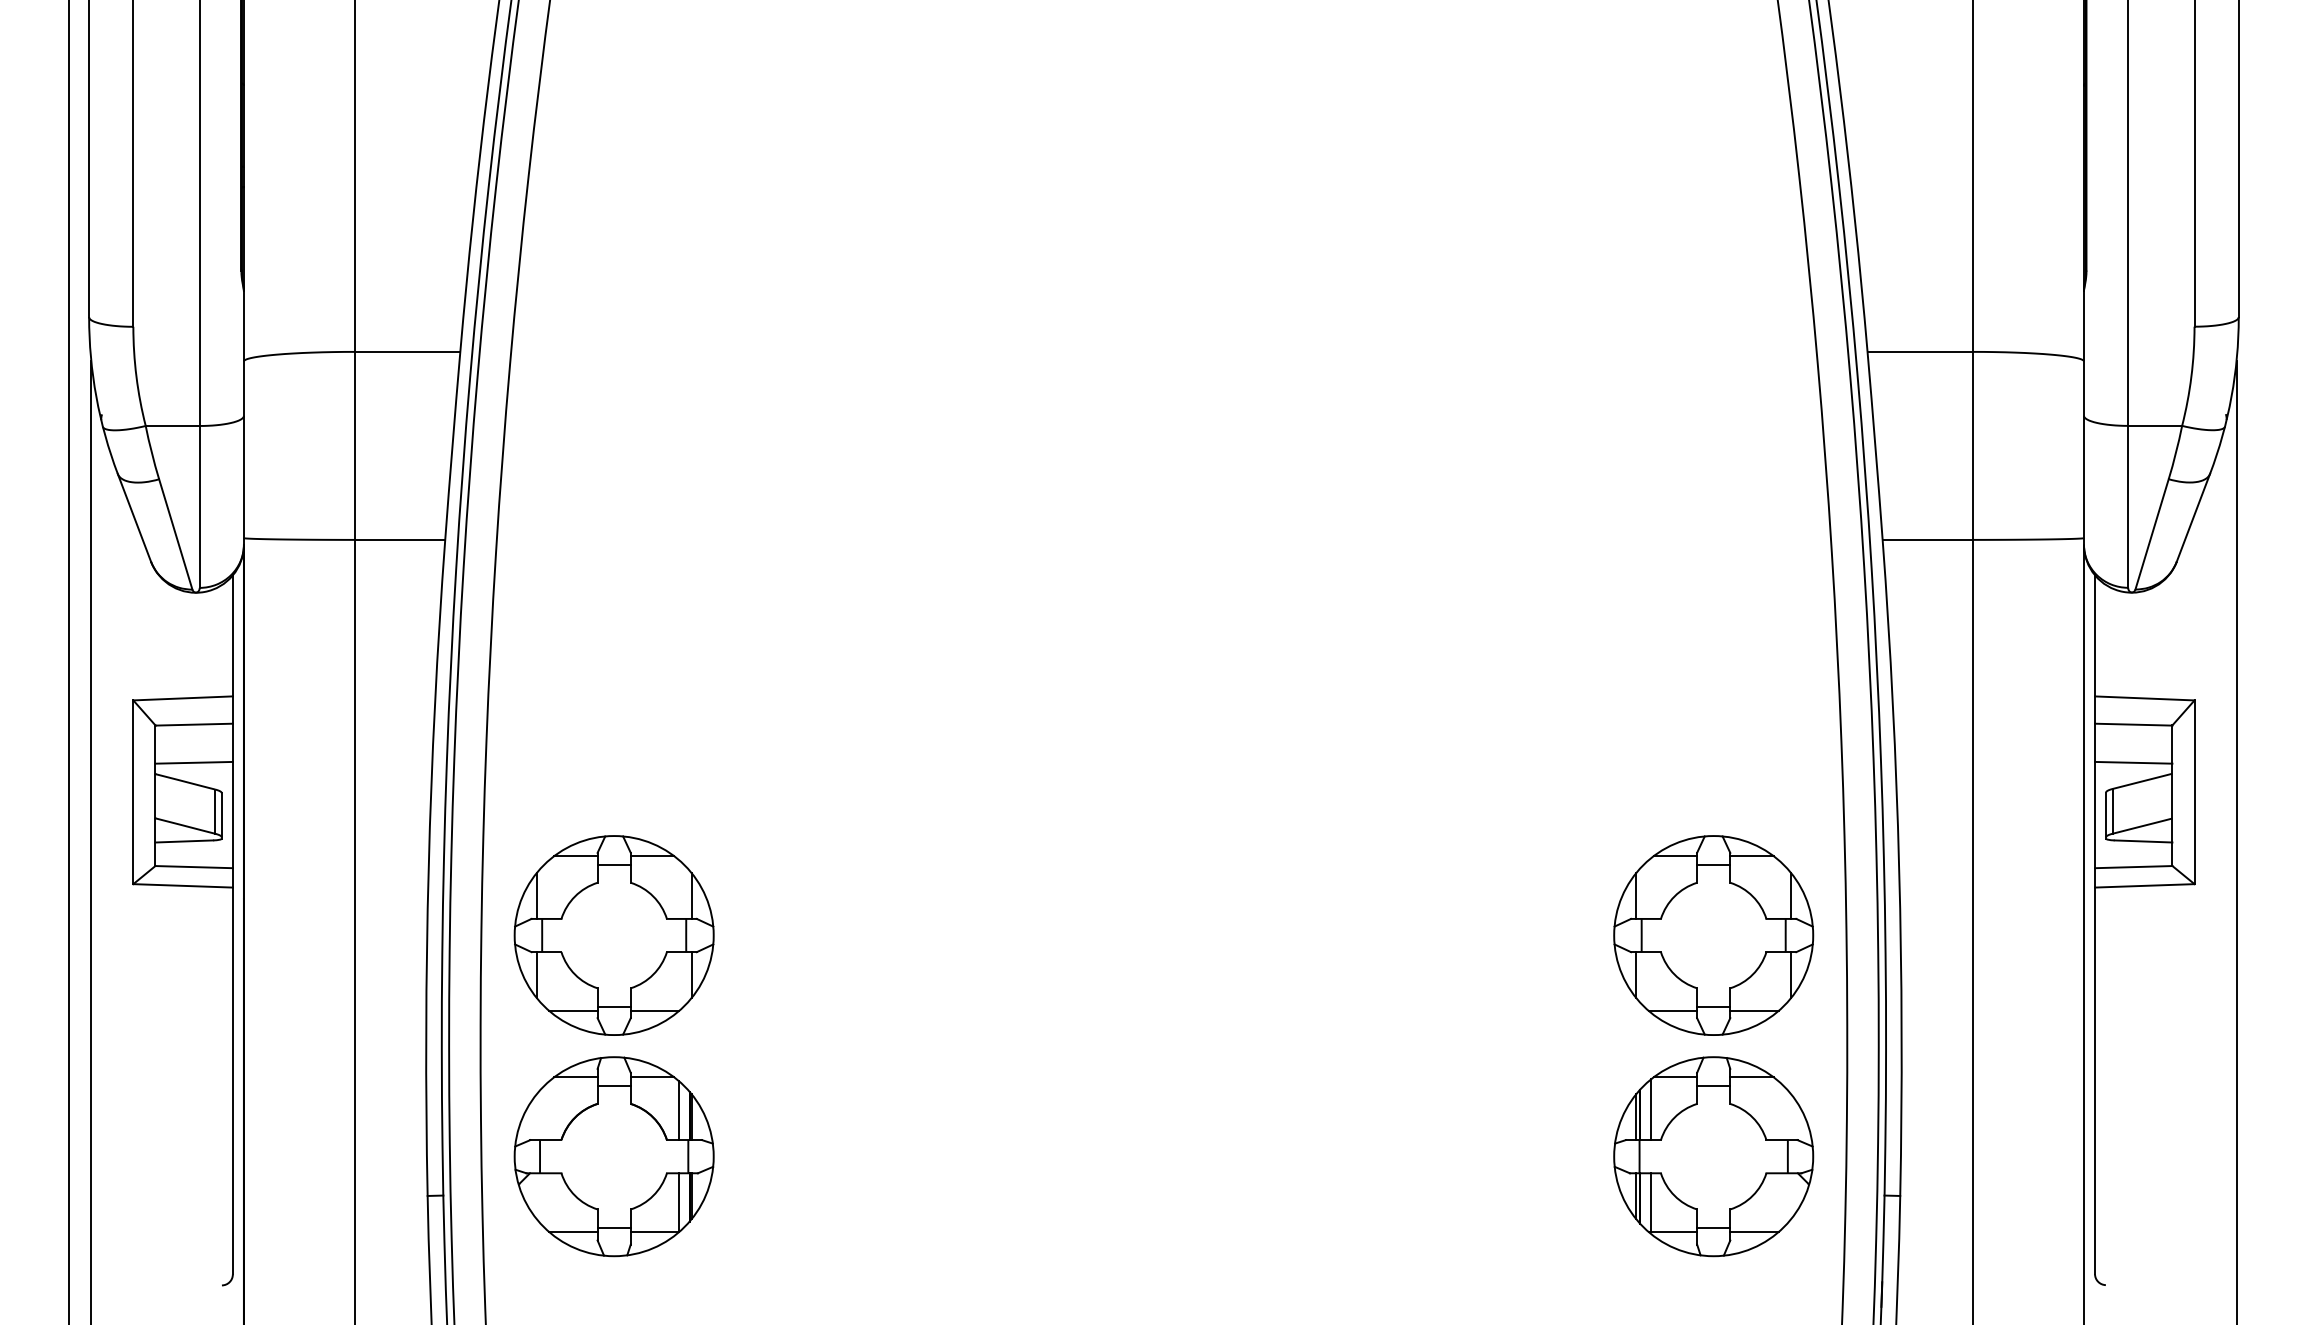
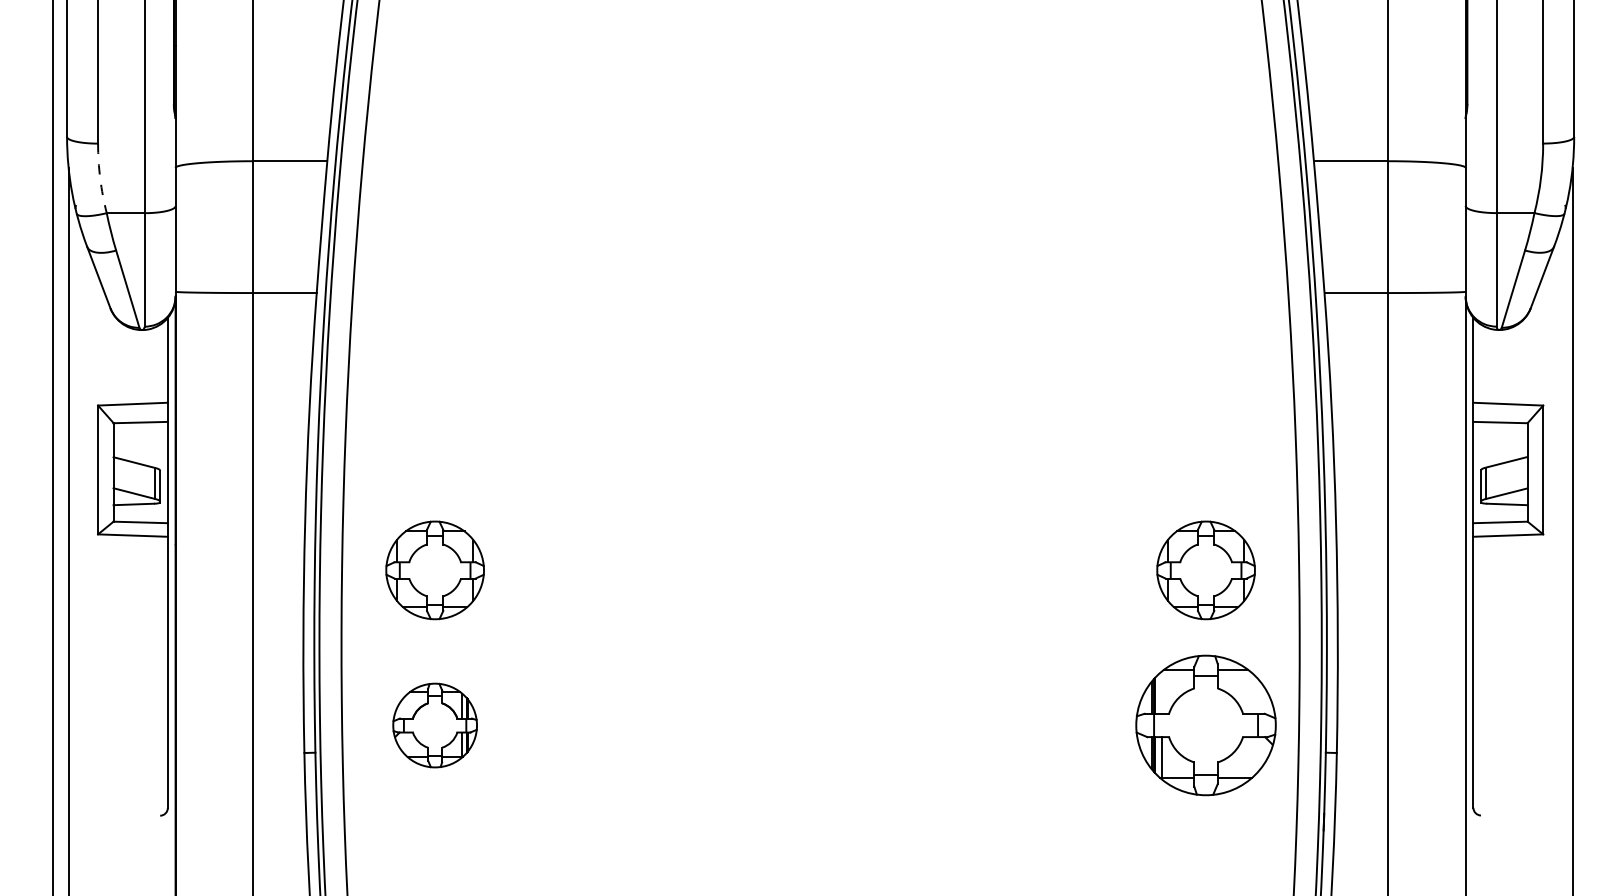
arc: (136, 376) -> (100, 178), solid -> dashed
line: (193, 762) -> (140, 449), removed
line: (2133, 762) -> (1500, 449), removed
part: (613, 935) -> (434, 570), size x0.7
part: (1713, 935) -> (1205, 570), size x0.7
line: (1651, 1109) -> (1162, 692), removed
part: (613, 1156) -> (434, 725), size x0.6

